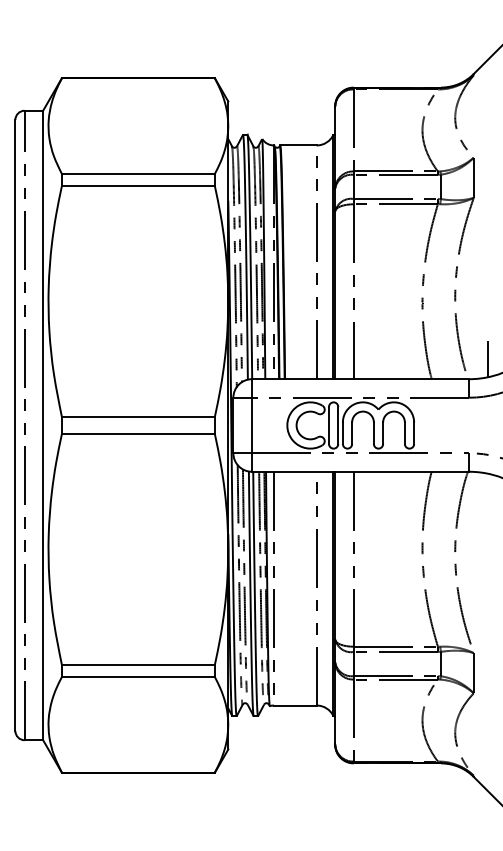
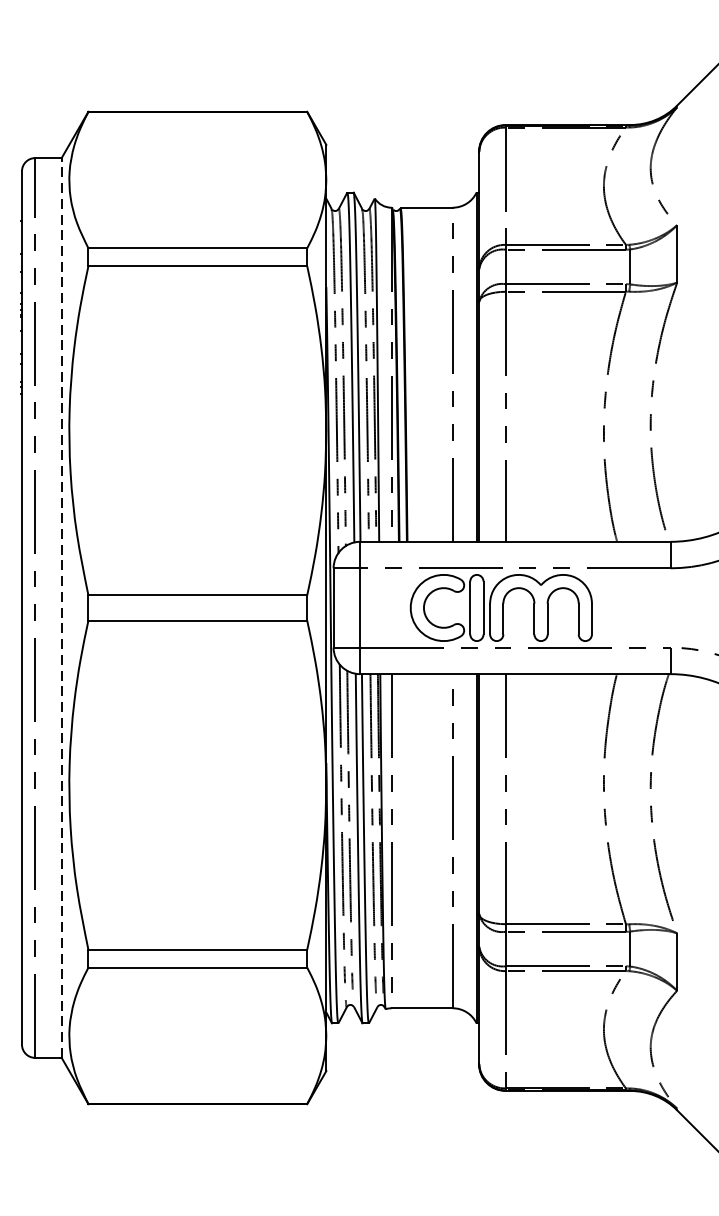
line: (487, 359) -> (696, 513), removed
line: (43, 425) -> (62, 608), solid -> dashed

